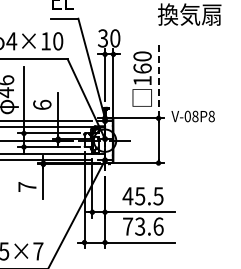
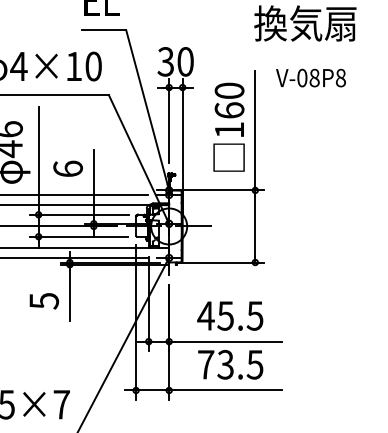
line: (158, 81) -> (255, 131), dashed -> solid
text: (192, 116) -> (309, 78), moved
text: (27, 187) -> (44, 301), 7 -> 5
text: (158, 226) -> (255, 364), 73.6 -> 73.5

